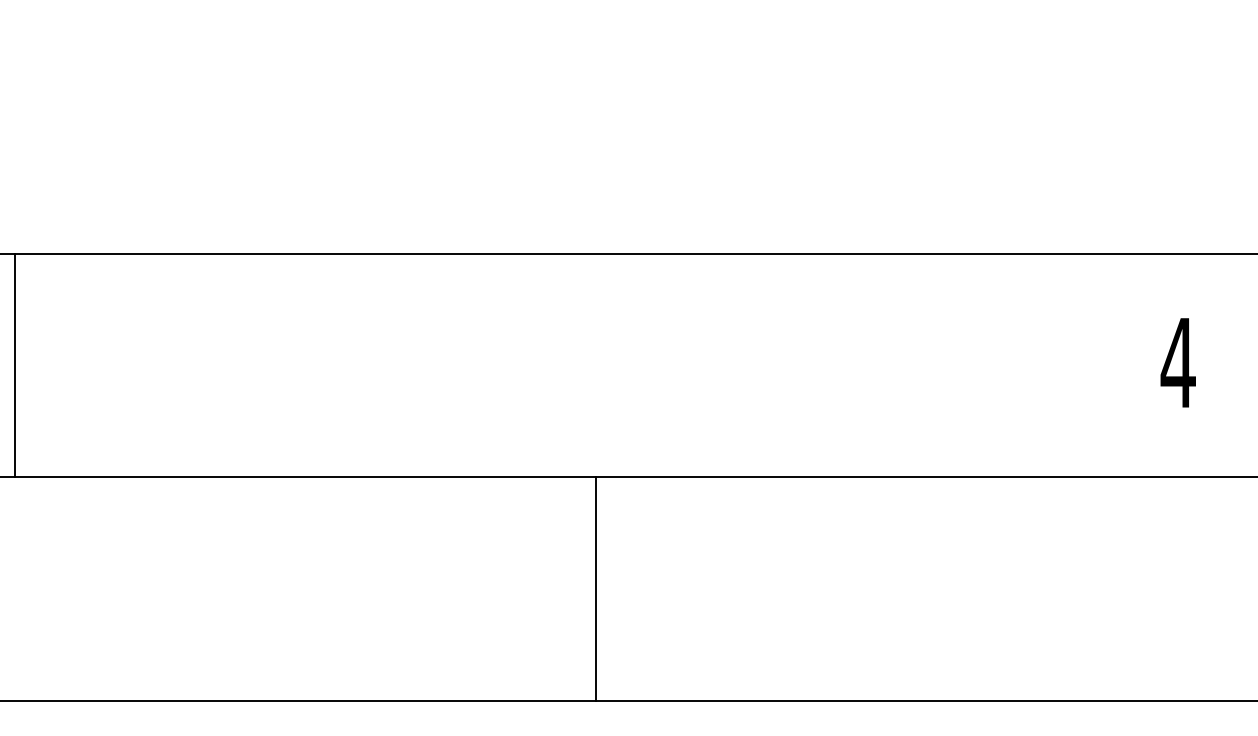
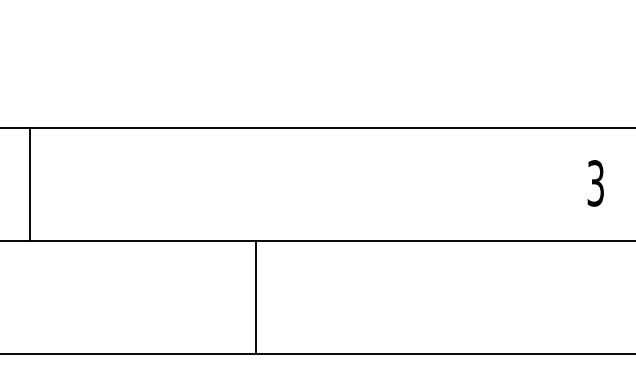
text: (1177, 363) -> (595, 183), 4 -> 3
line: (15, 365) -> (30, 184), moved
line: (596, 588) -> (256, 297), moved

